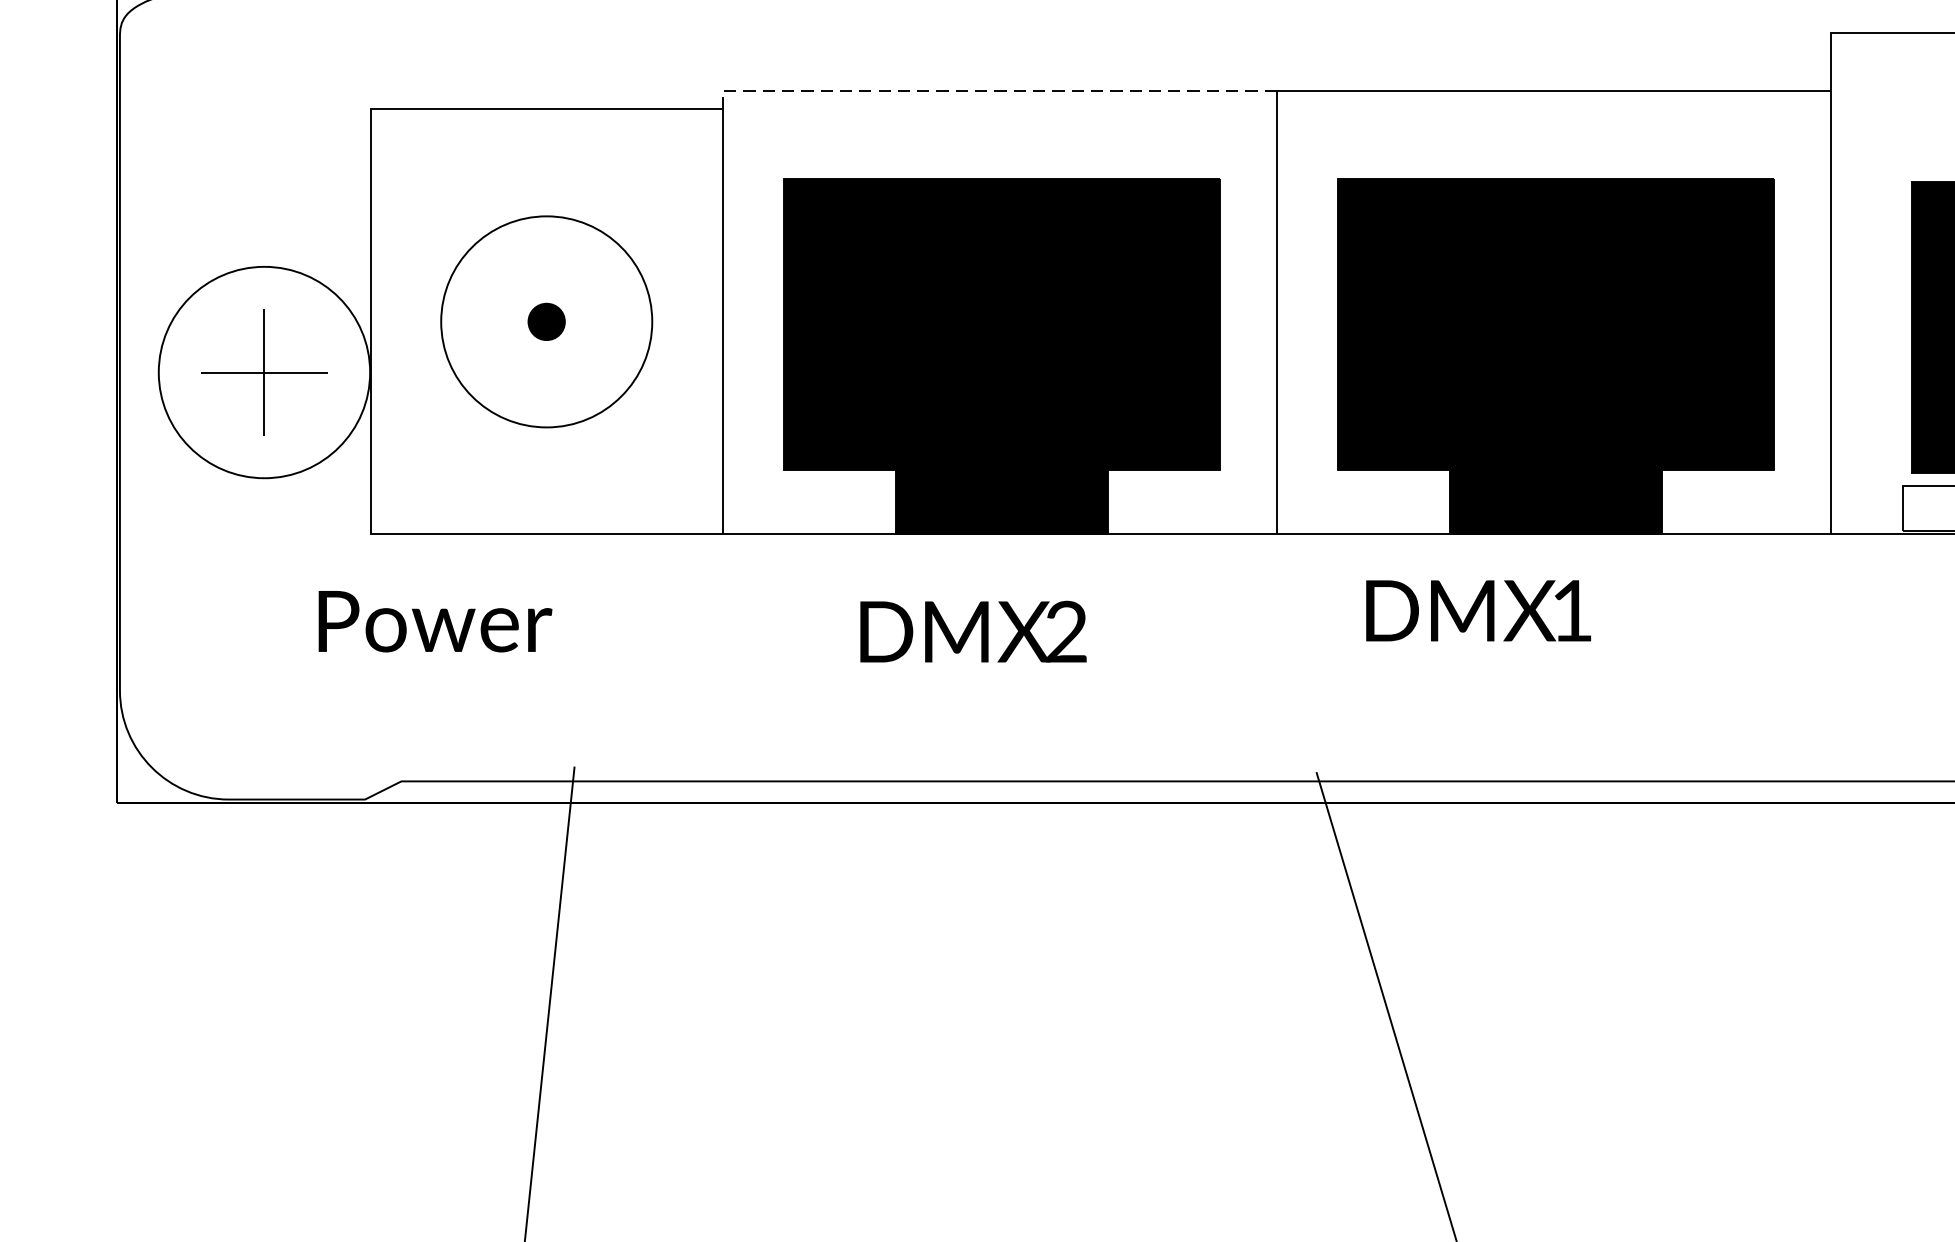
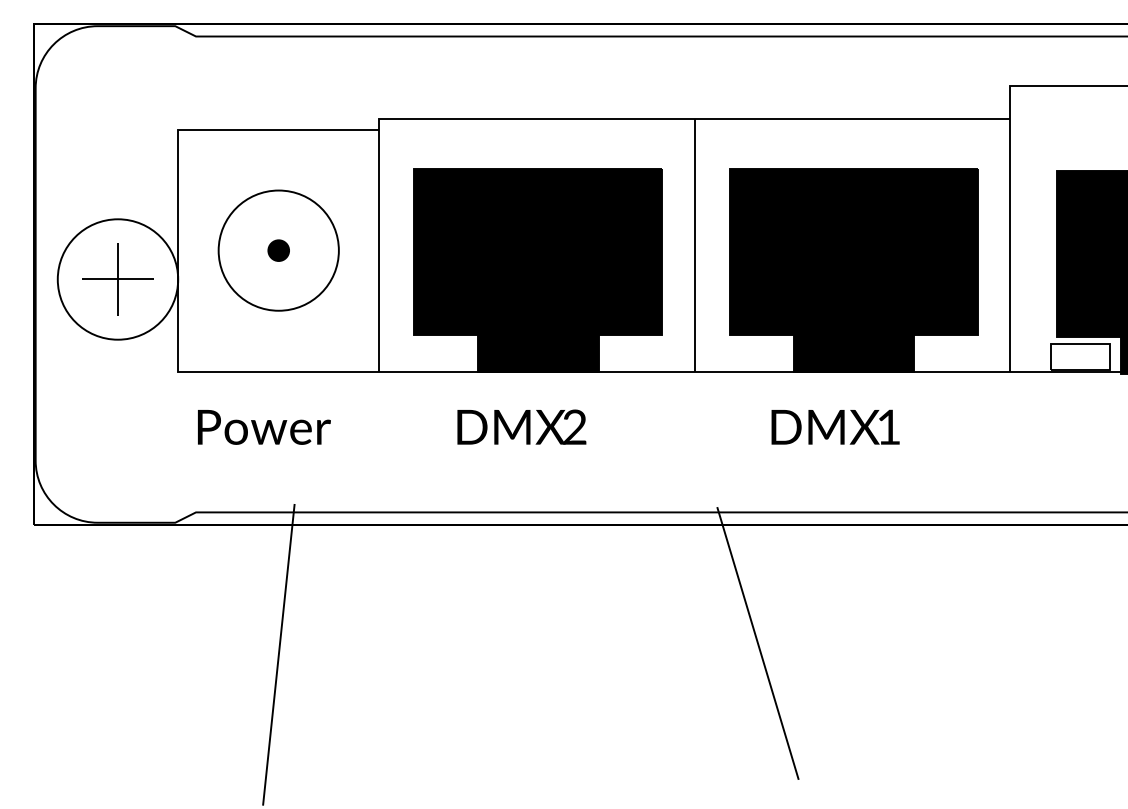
line: (988, 91) -> (530, 119), dashed -> solid
text: (1478, 609) -> (835, 426), moved
text: (435, 621) -> (264, 427), moved

